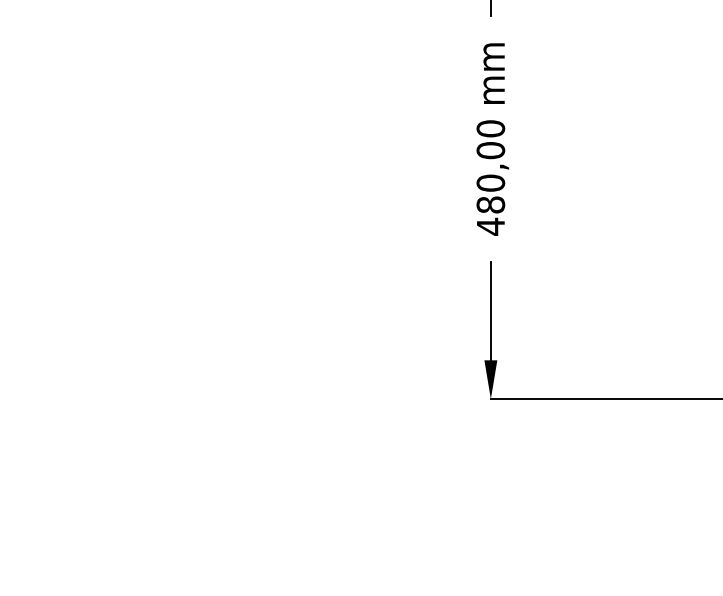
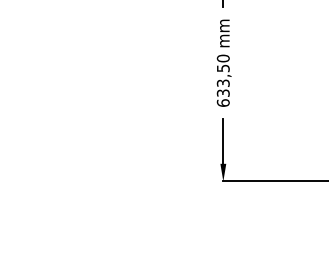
text: (489, 188) -> (222, 85), 480,00 -> 633,50

